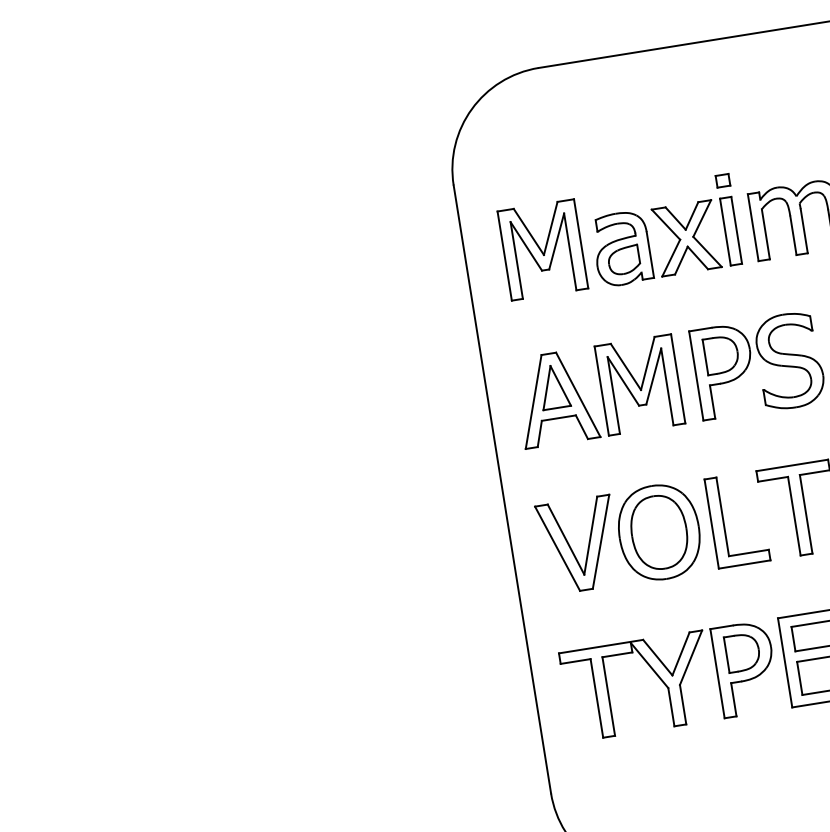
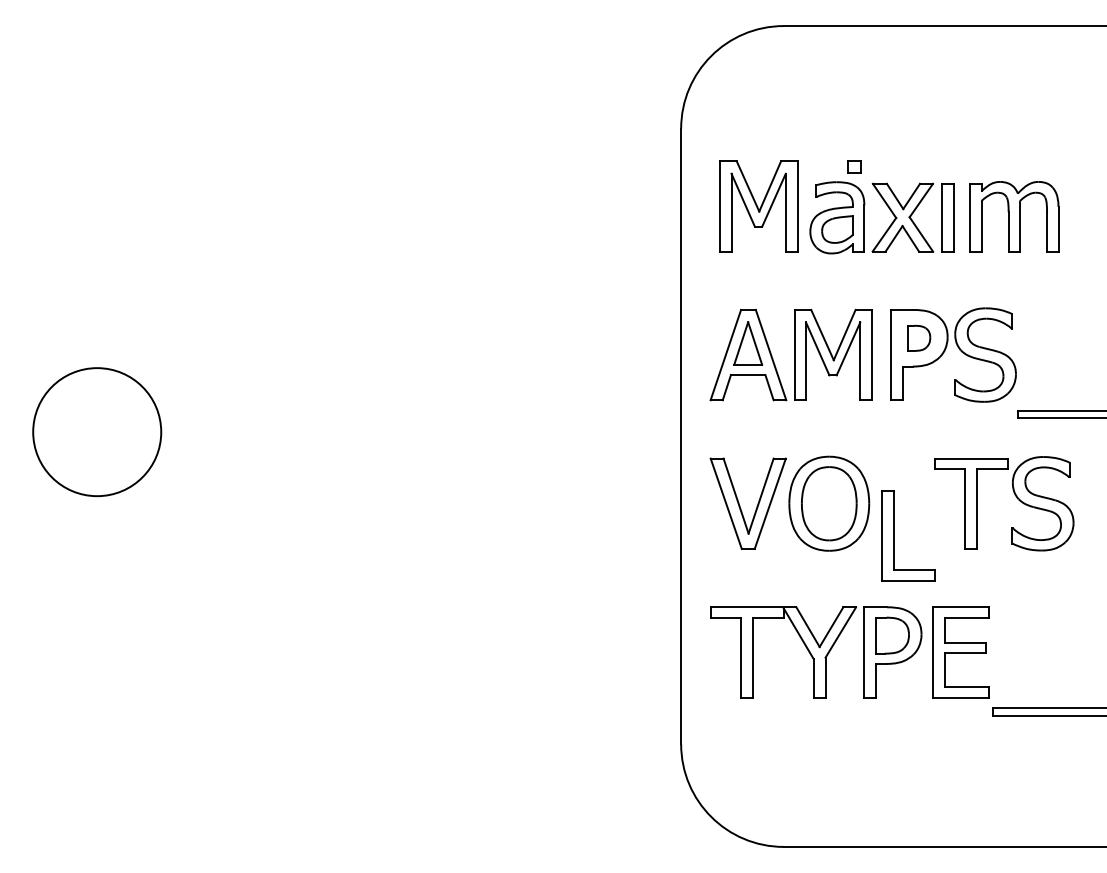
part: (722, 180) -> (854, 166), moved
part: (721, 355) -> (918, 338), size x0.7
part: (723, 521) -> (894, 535), moved

